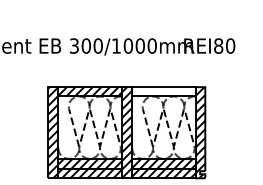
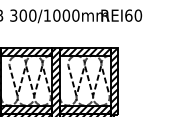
text: (218, 45) -> (128, 15), REI80 -> REI60
hatch: (164, 91) -> (85, 51), added

